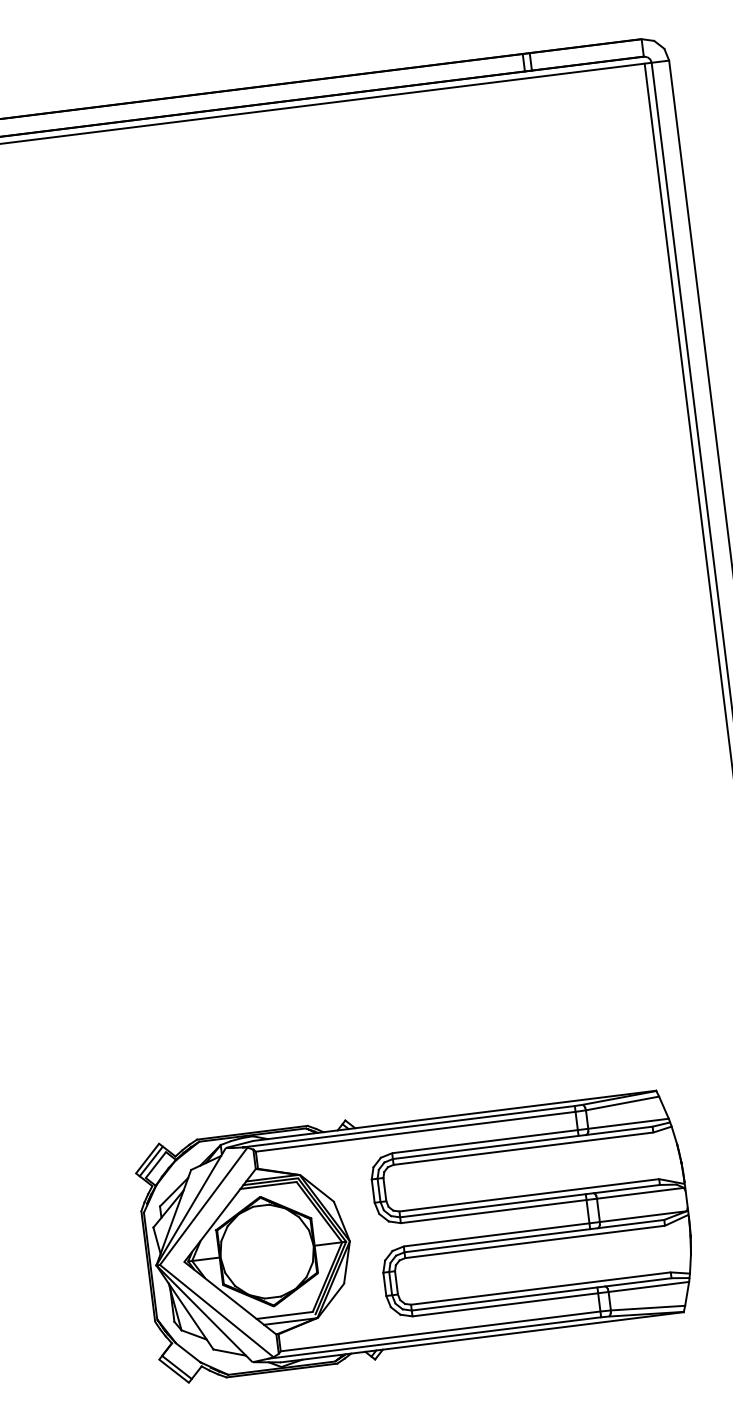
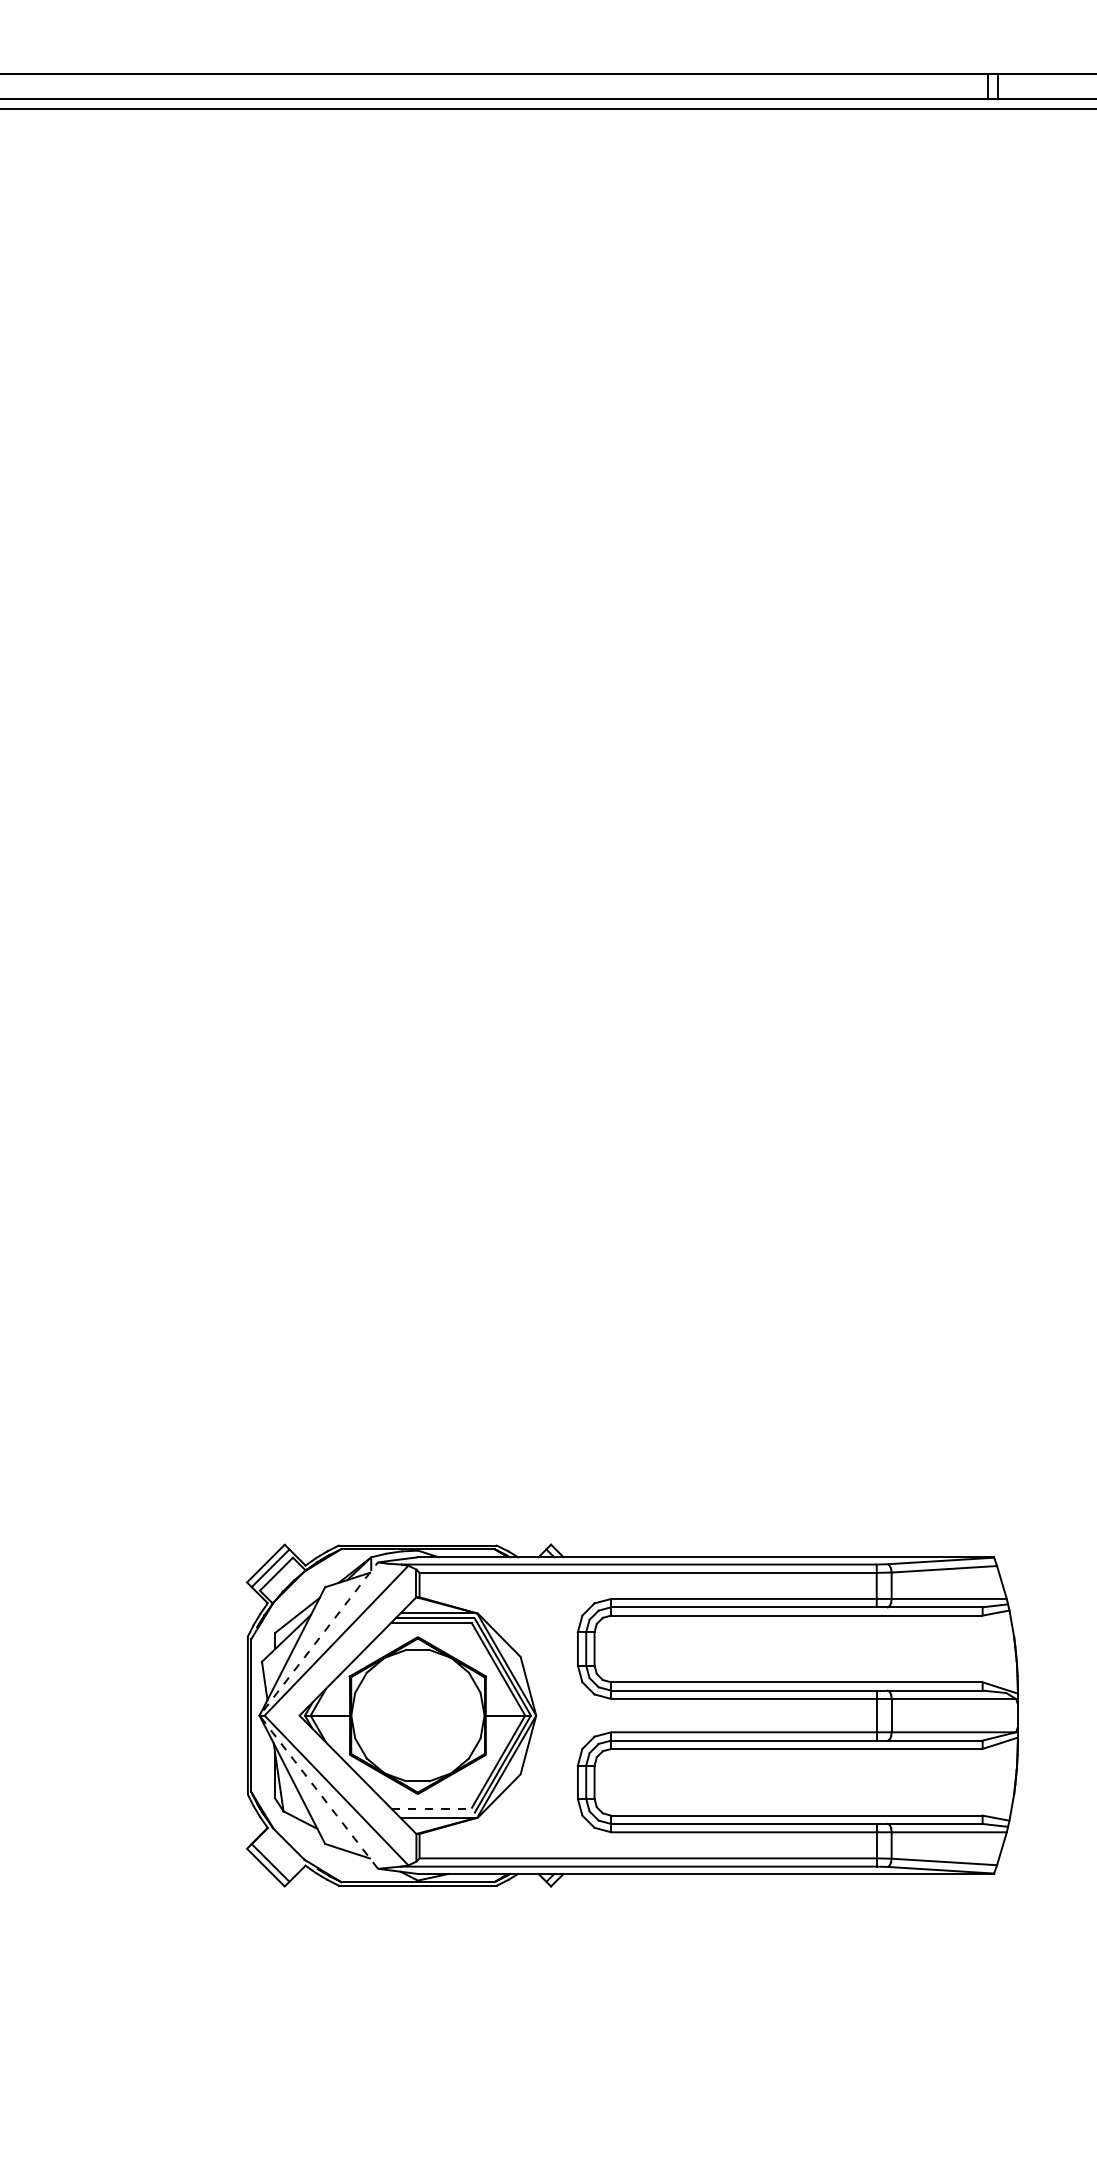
line: (156, 1265) -> (259, 1715), solid -> dashed
line: (284, 1315) -> (431, 1808), solid -> dashed

